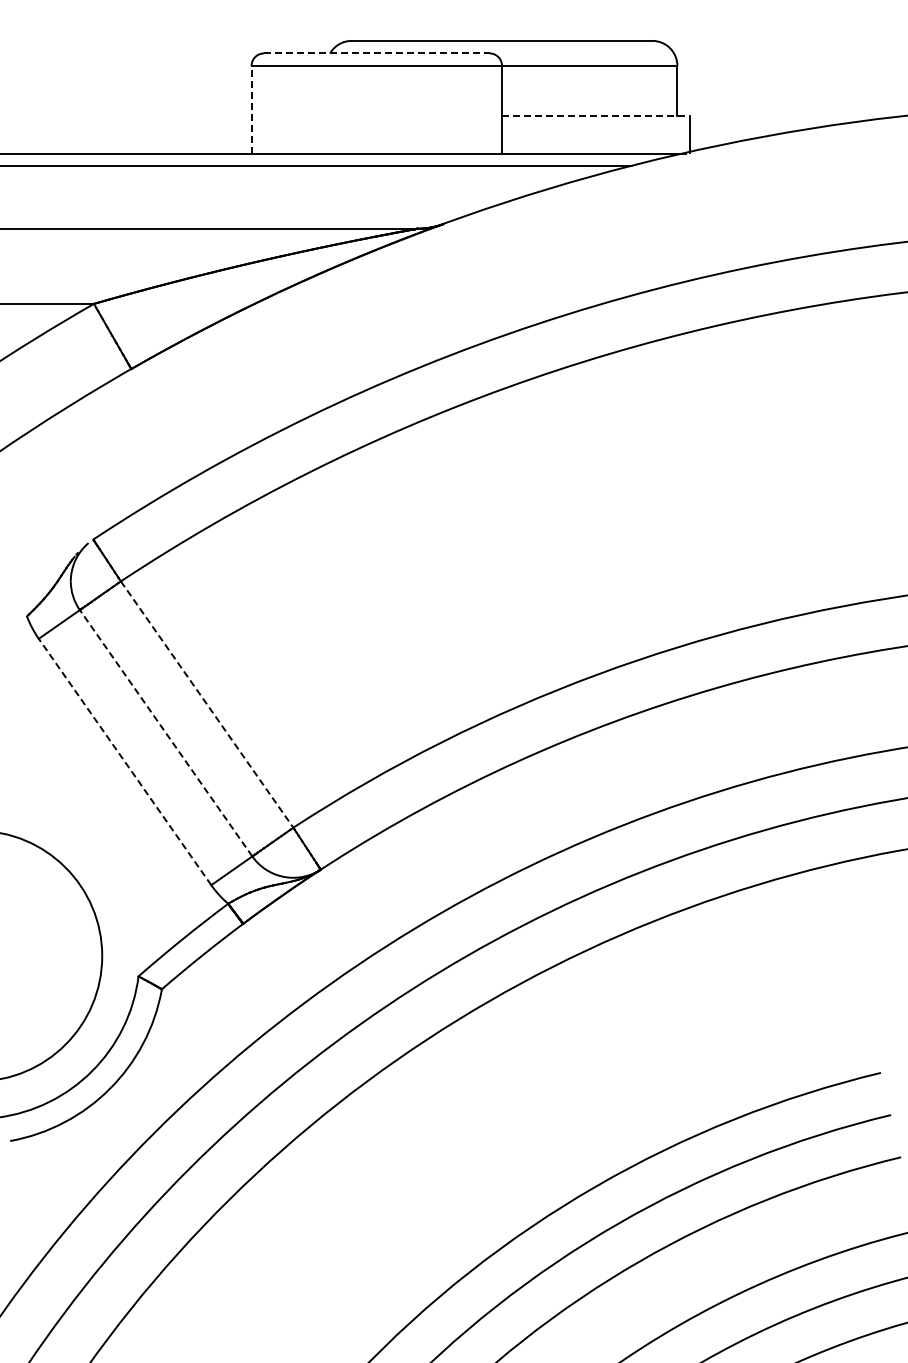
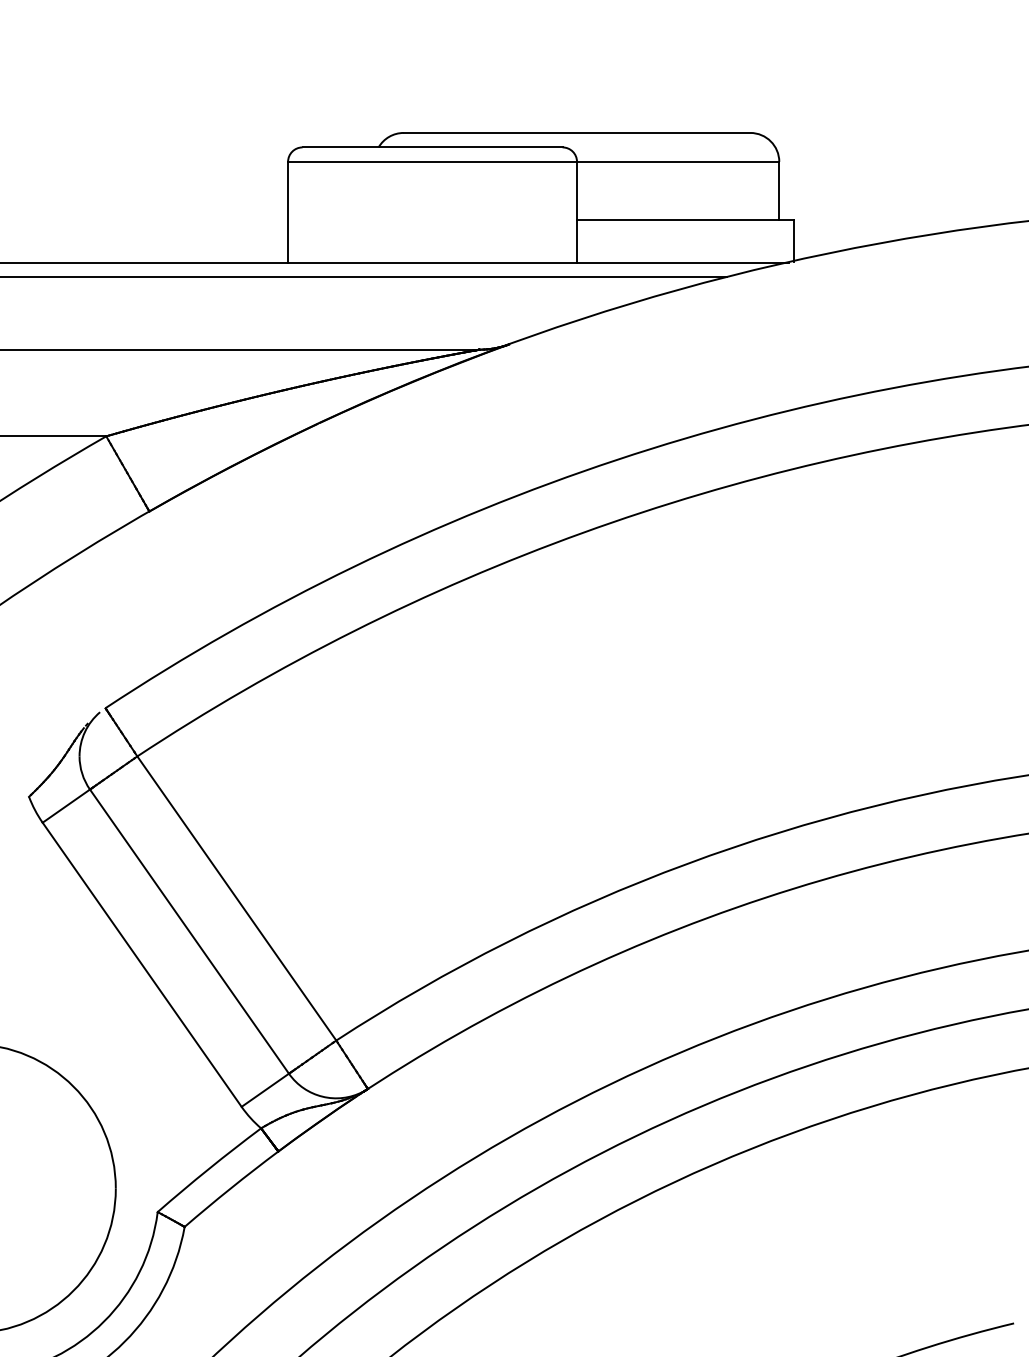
line: (376, 53) -> (432, 147), dashed -> solid
line: (251, 109) -> (287, 212), dashed -> solid
line: (596, 116) -> (685, 220), dashed -> solid
line: (207, 704) -> (237, 898), dashed -> solid
line: (165, 732) -> (188, 930), dashed -> solid
line: (124, 761) -> (141, 964), dashed -> solid

